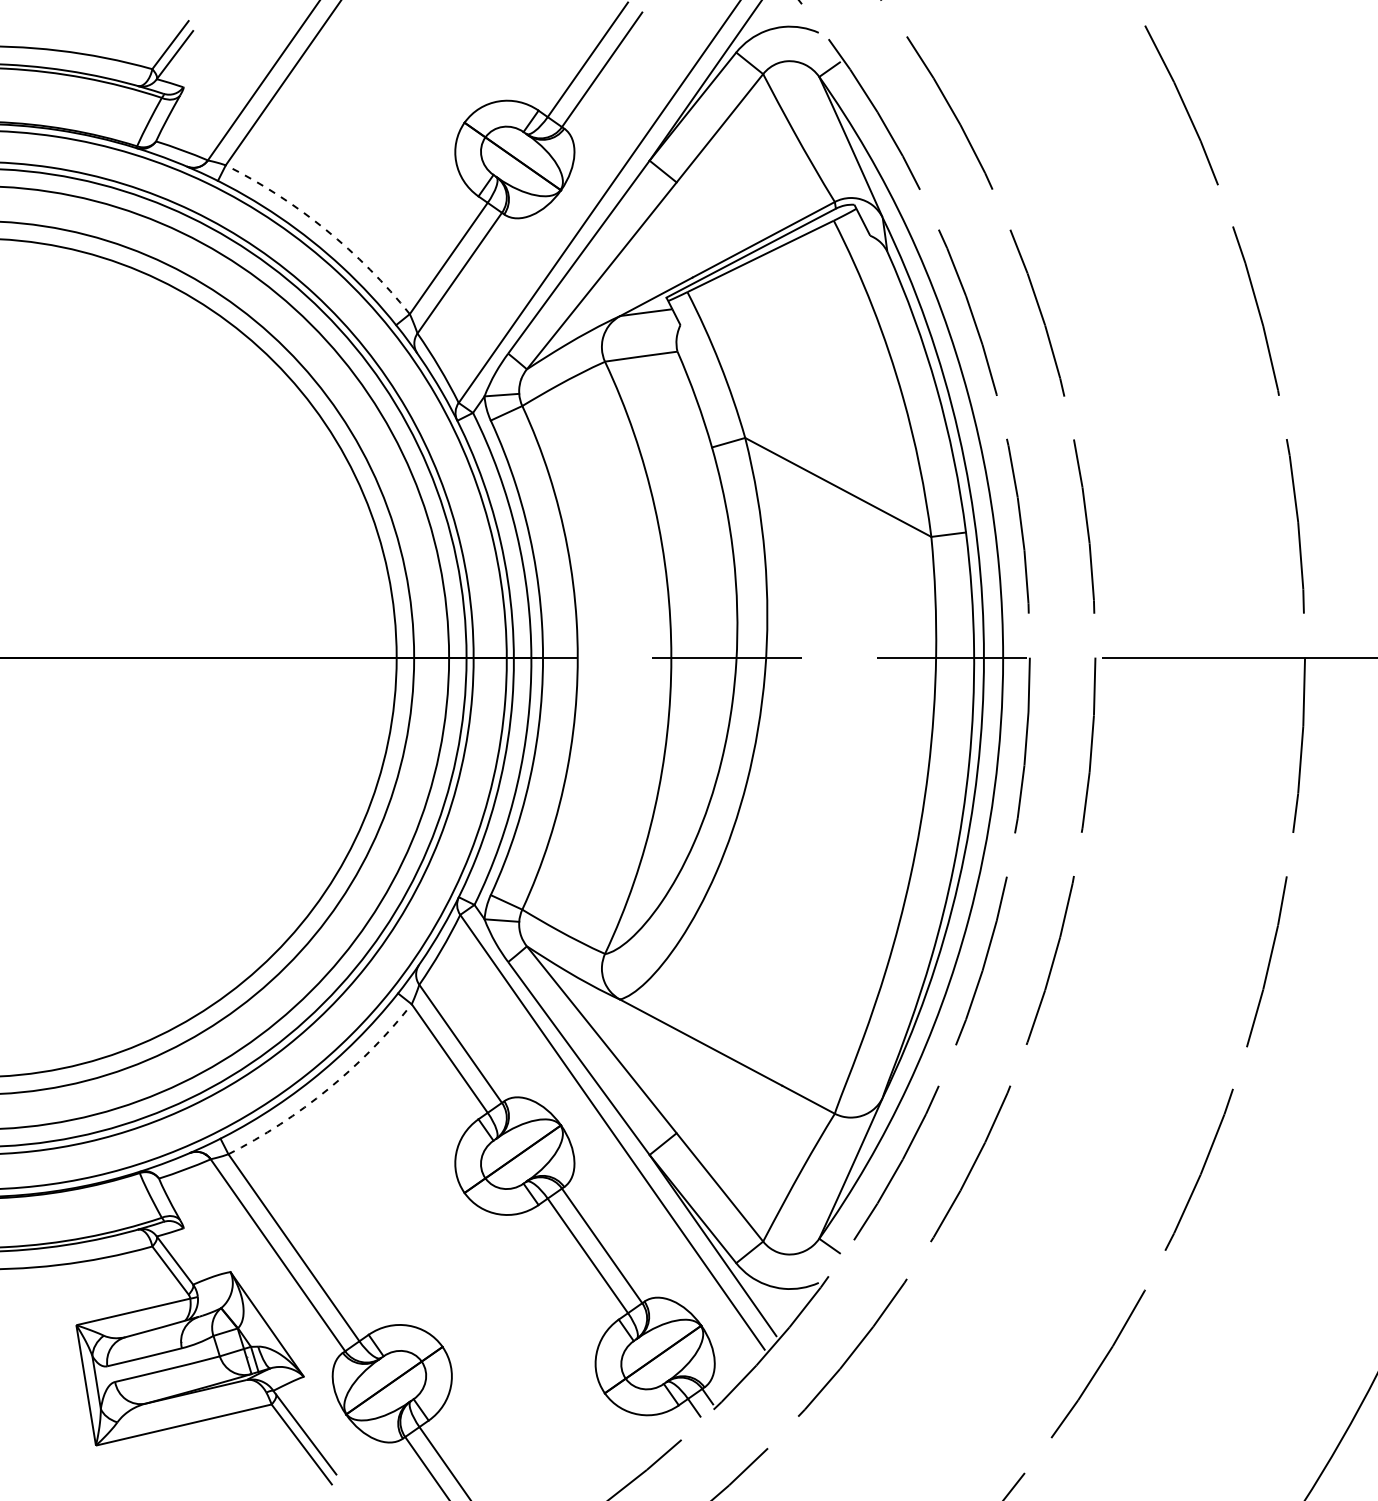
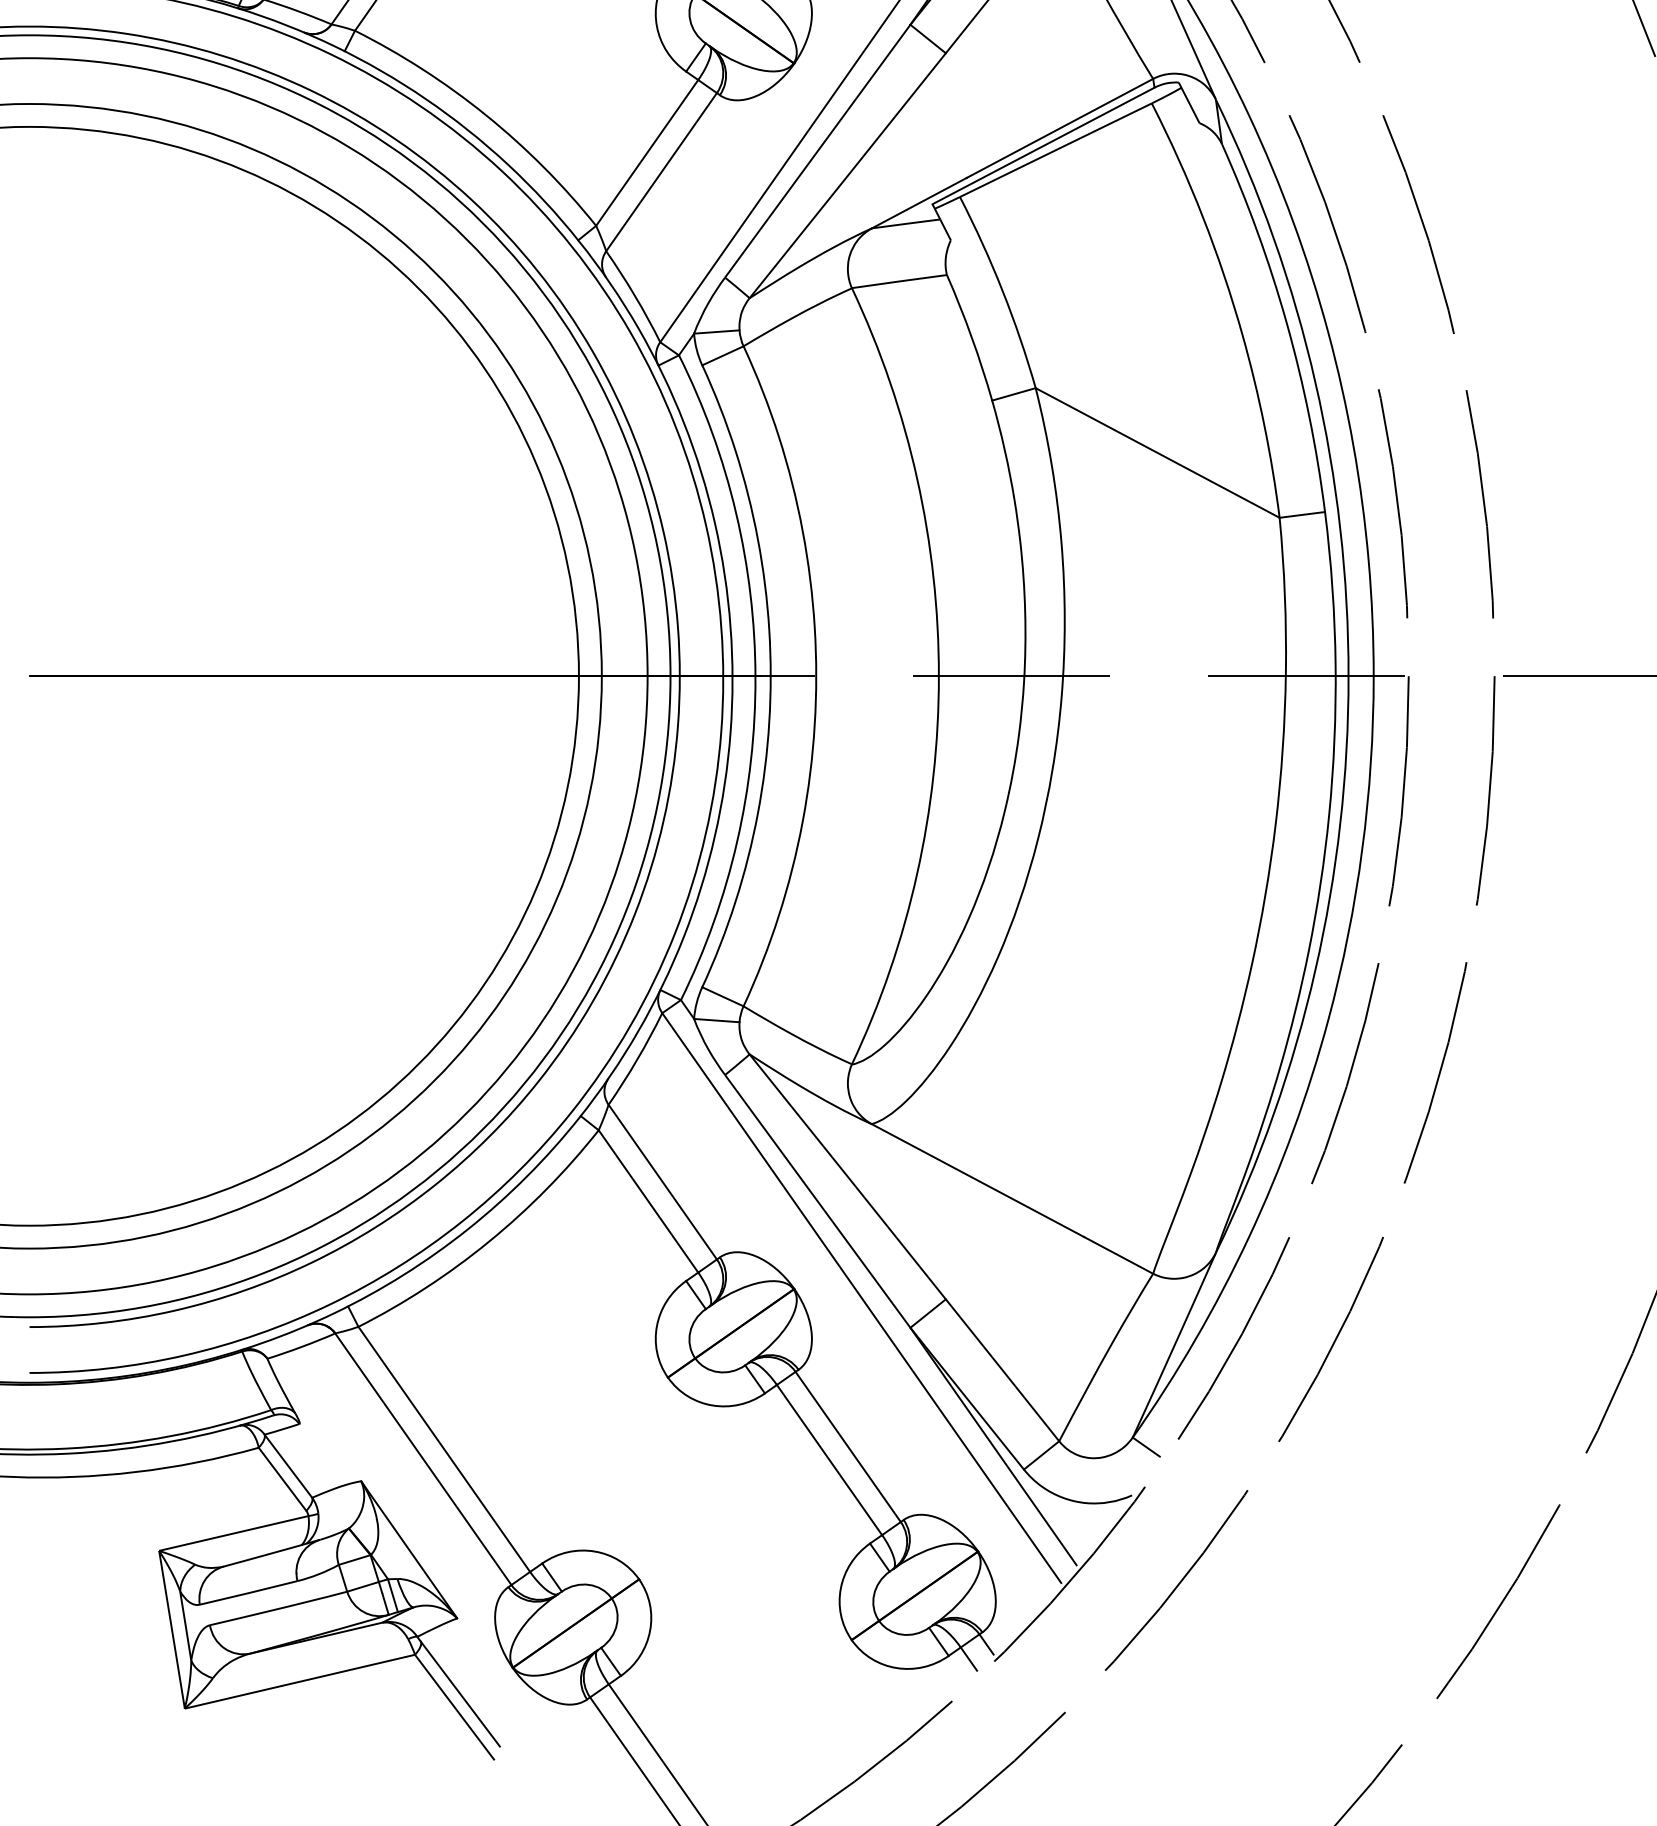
arc: (325, 229) -> (485, 114), dashed -> solid
arc: (328, 1089) -> (489, 1241), dashed -> solid

